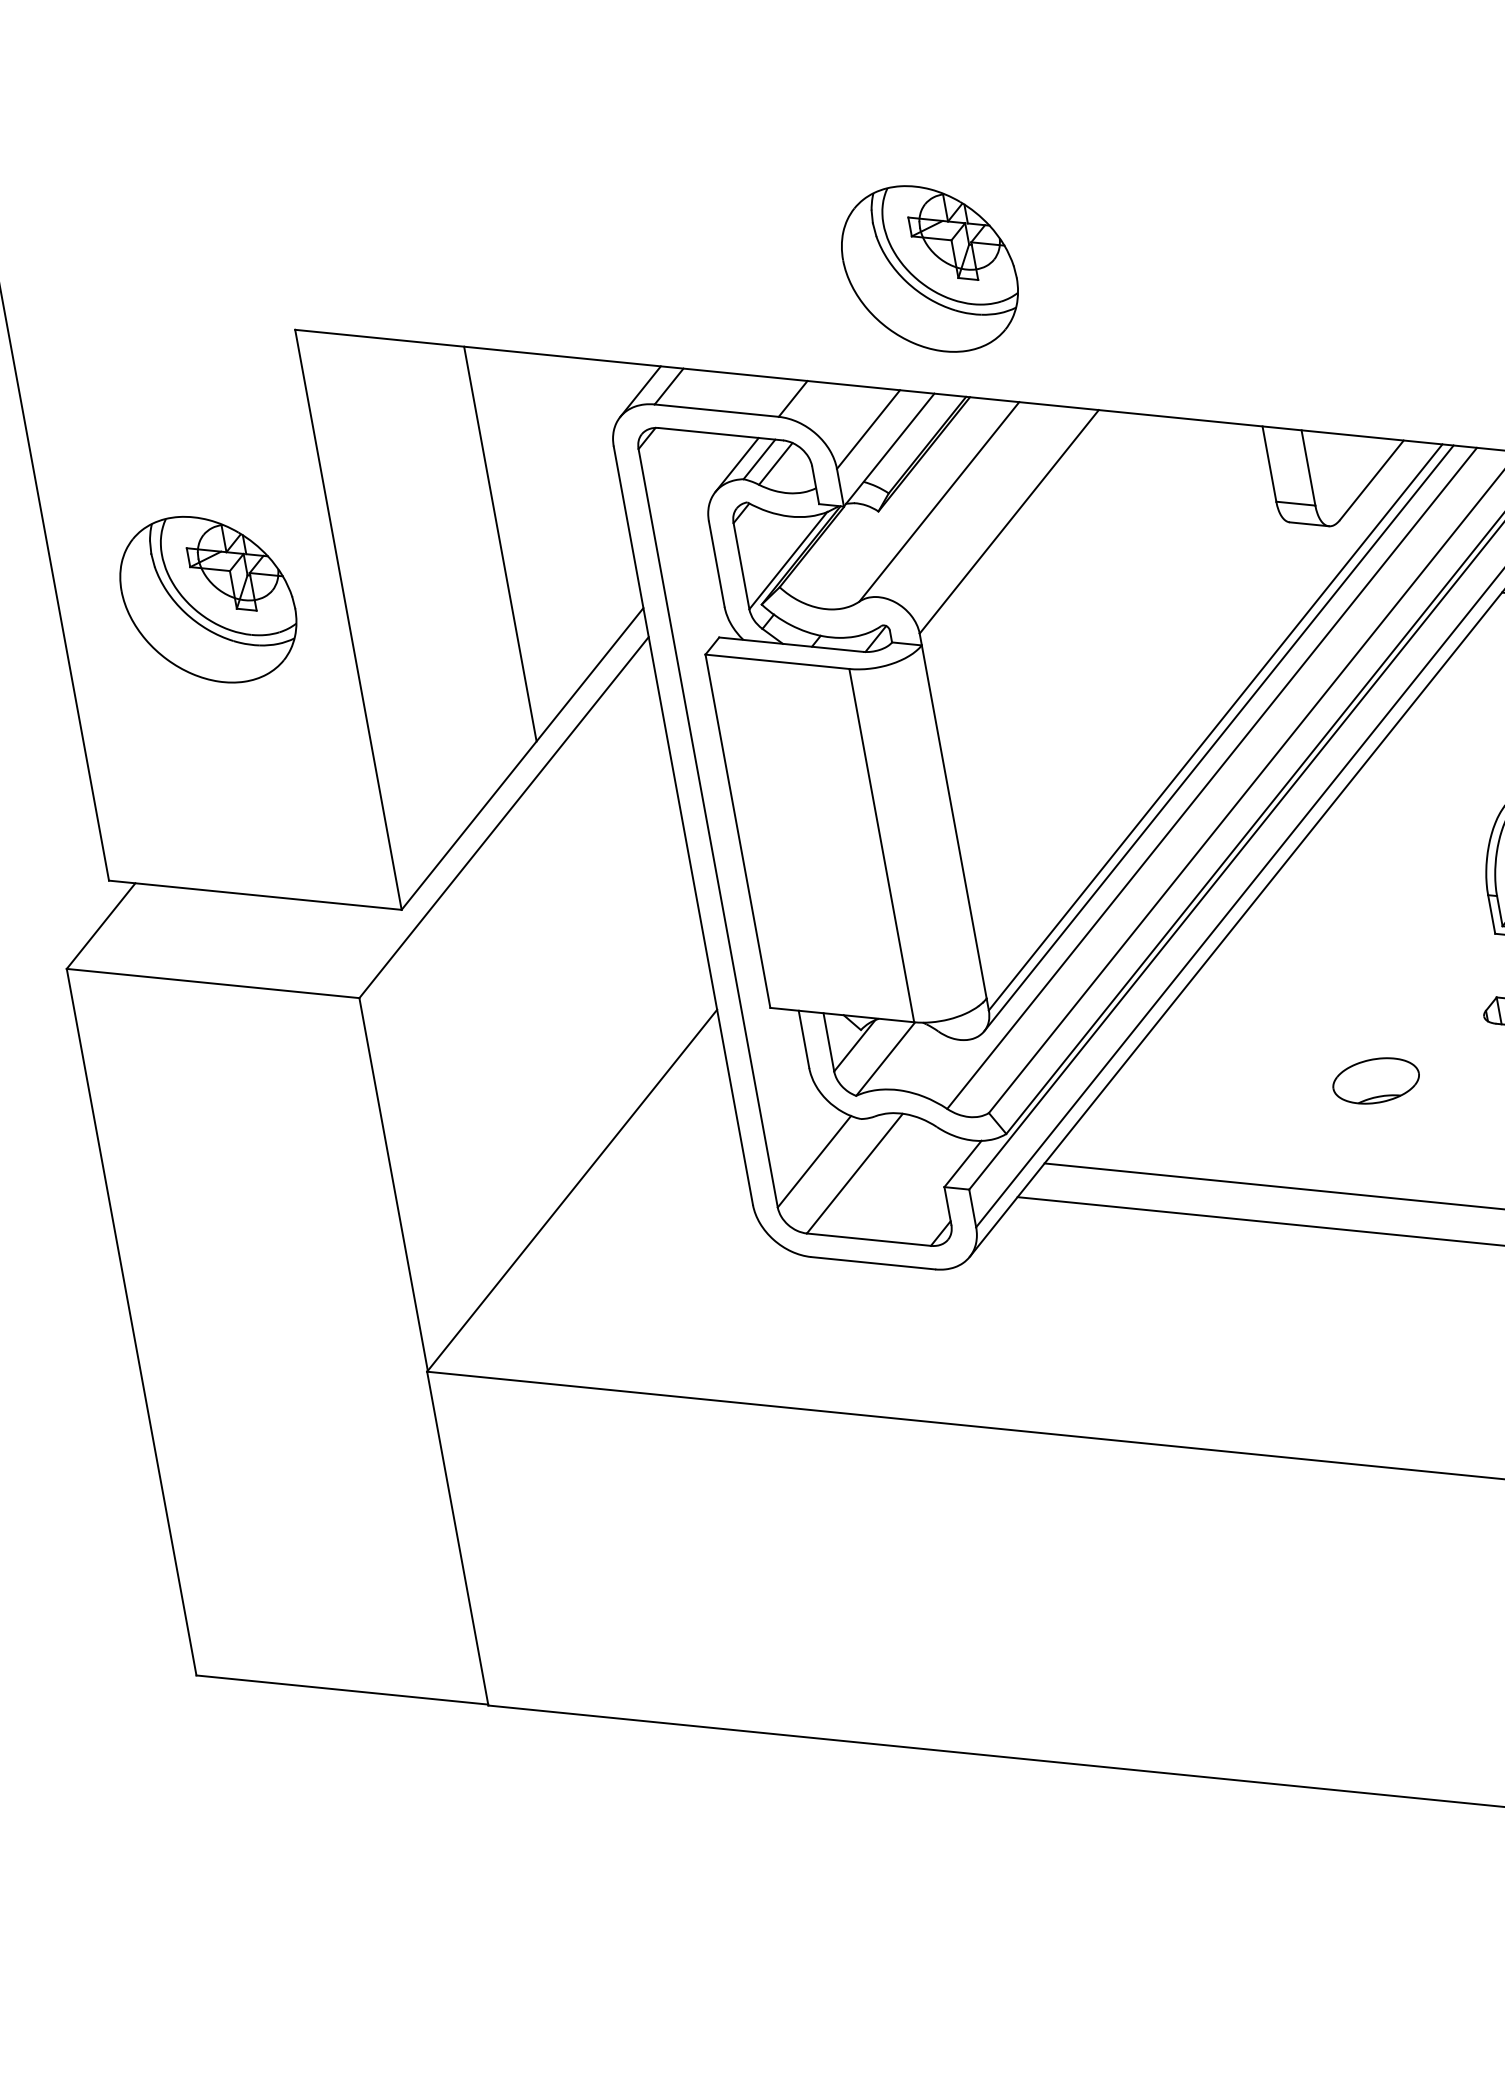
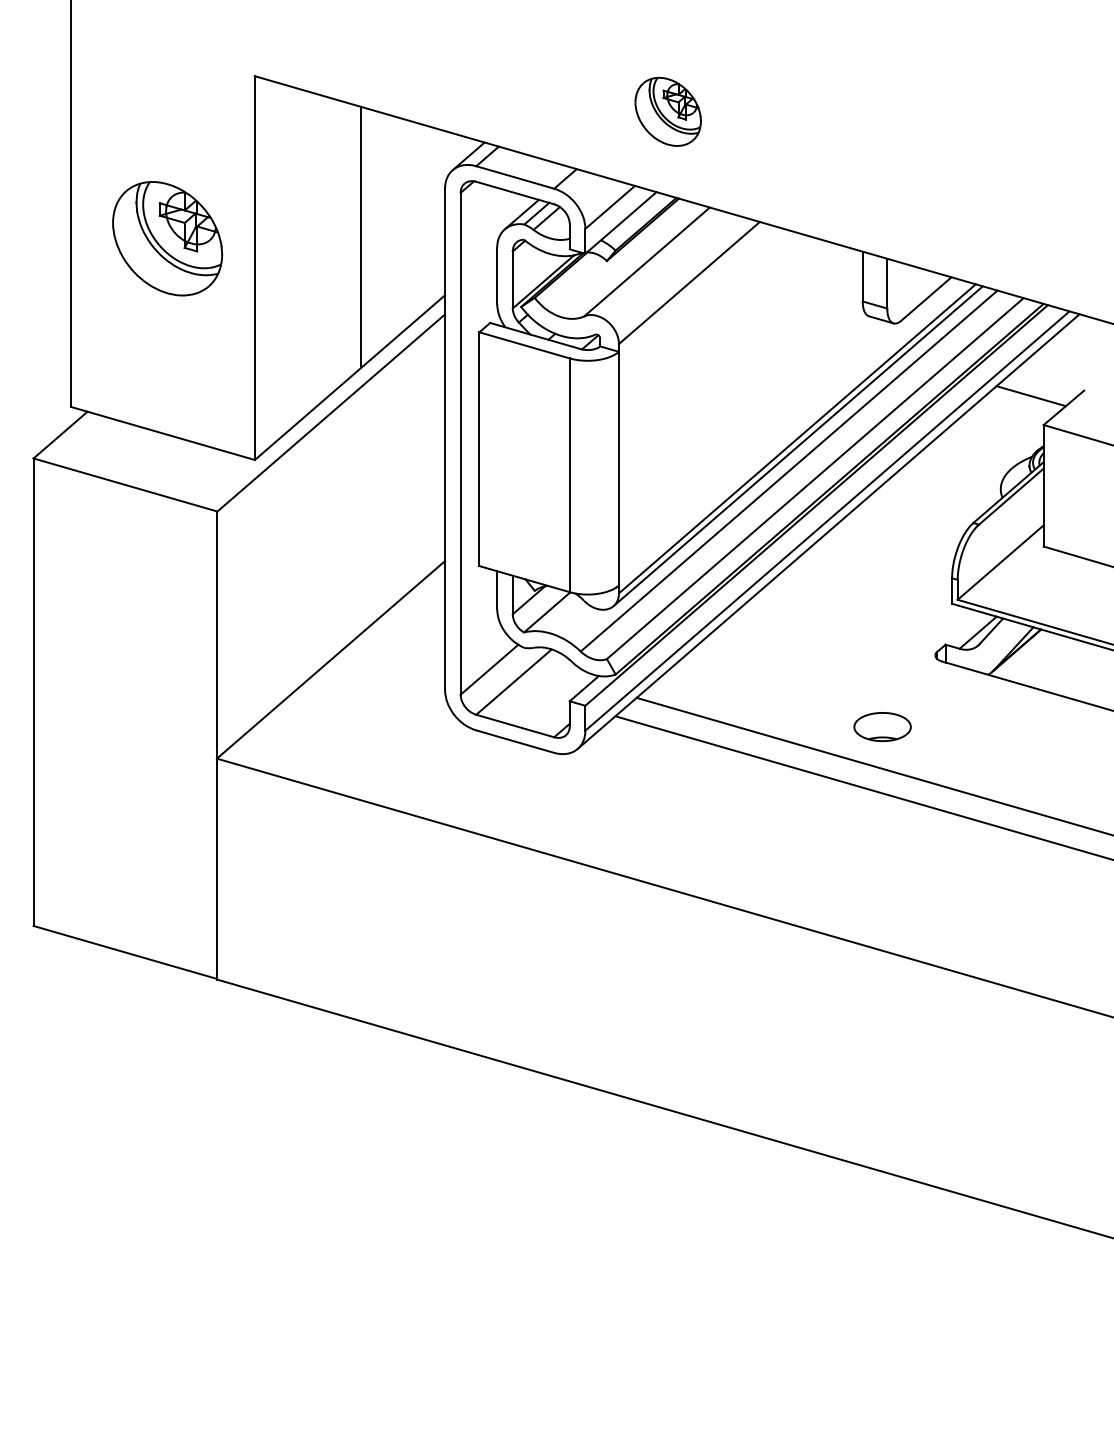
part: (928, 268) -> (667, 111), size x0.6
part: (1376, 1081) -> (882, 727), moved

